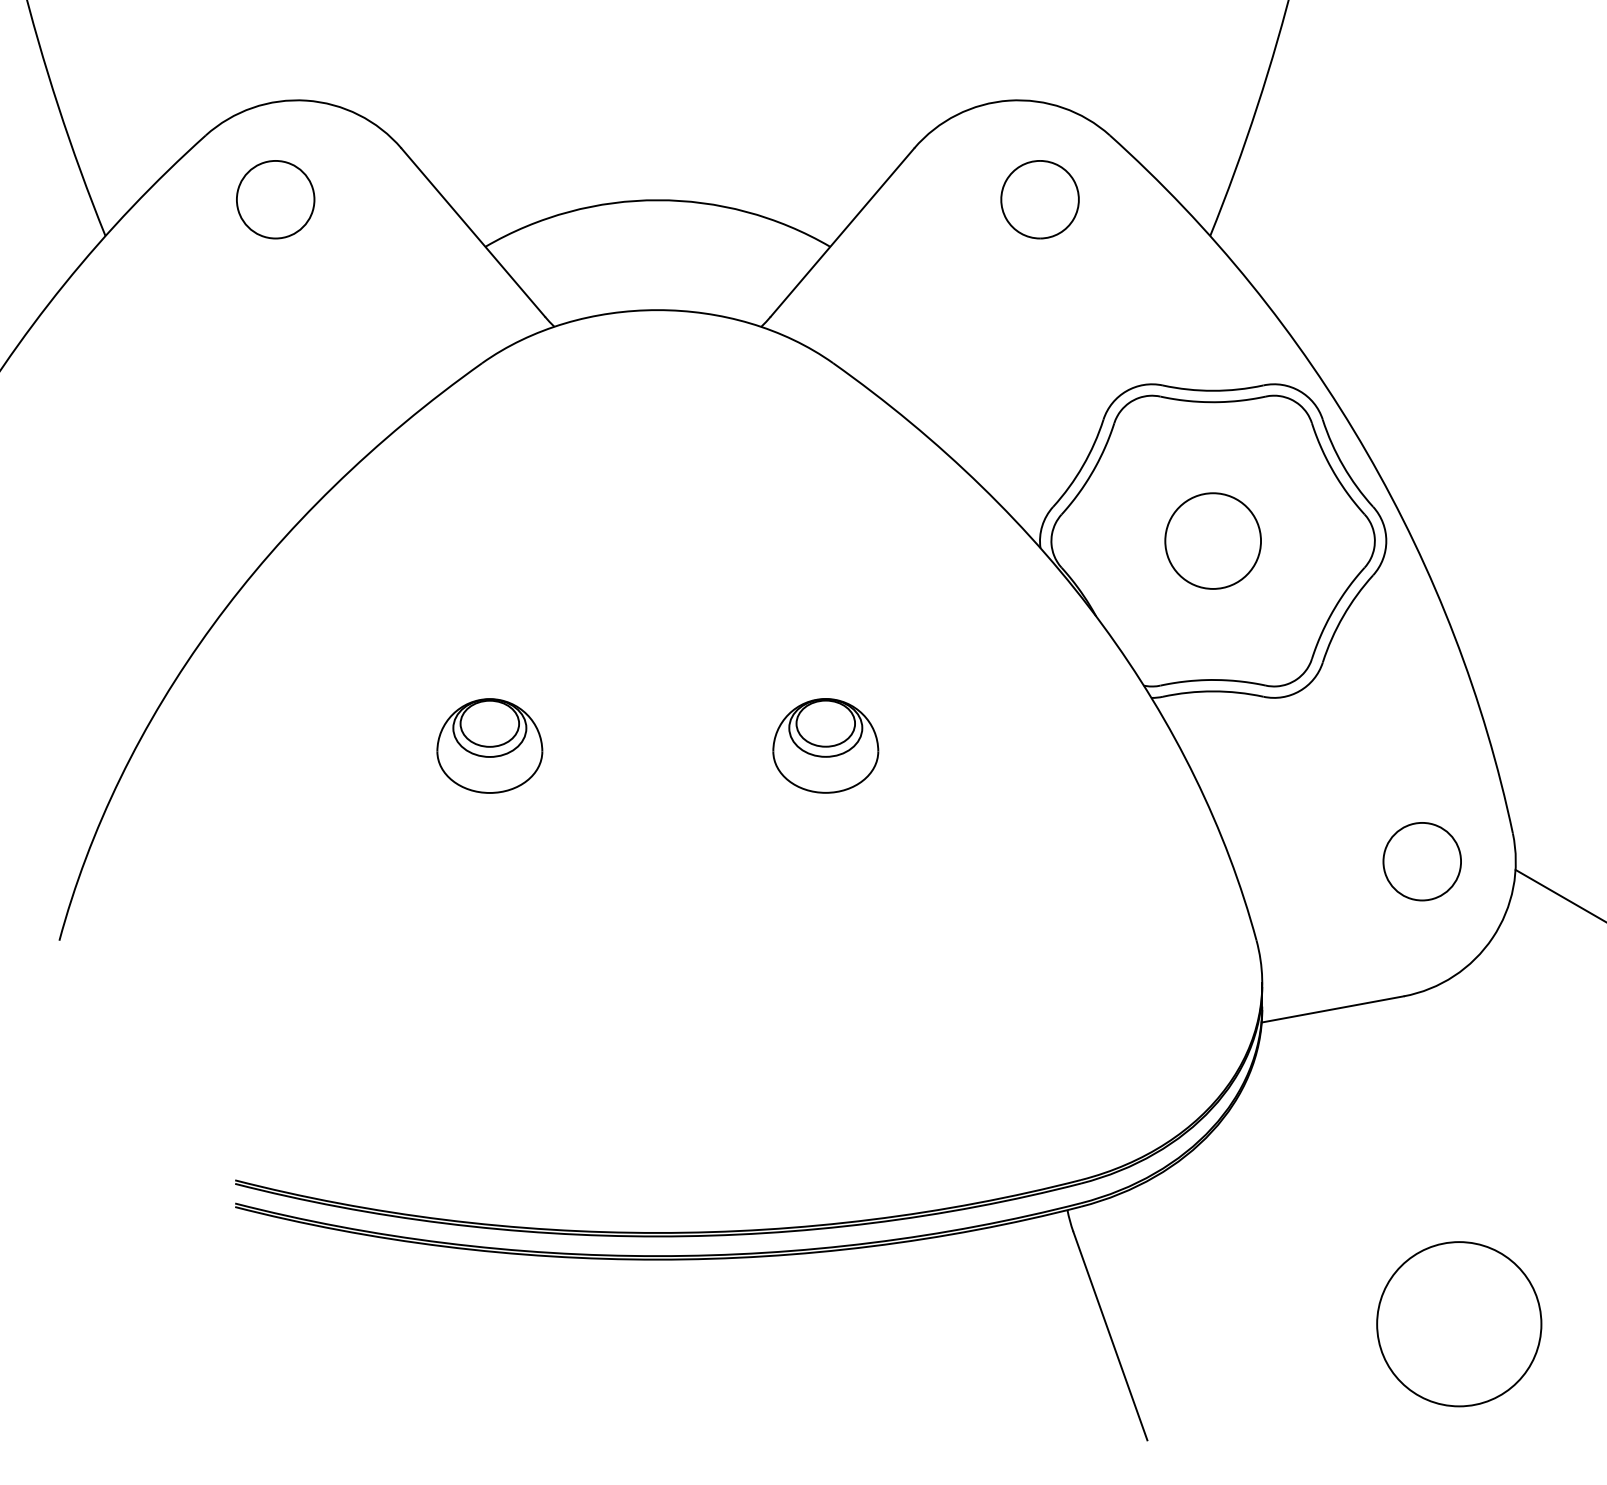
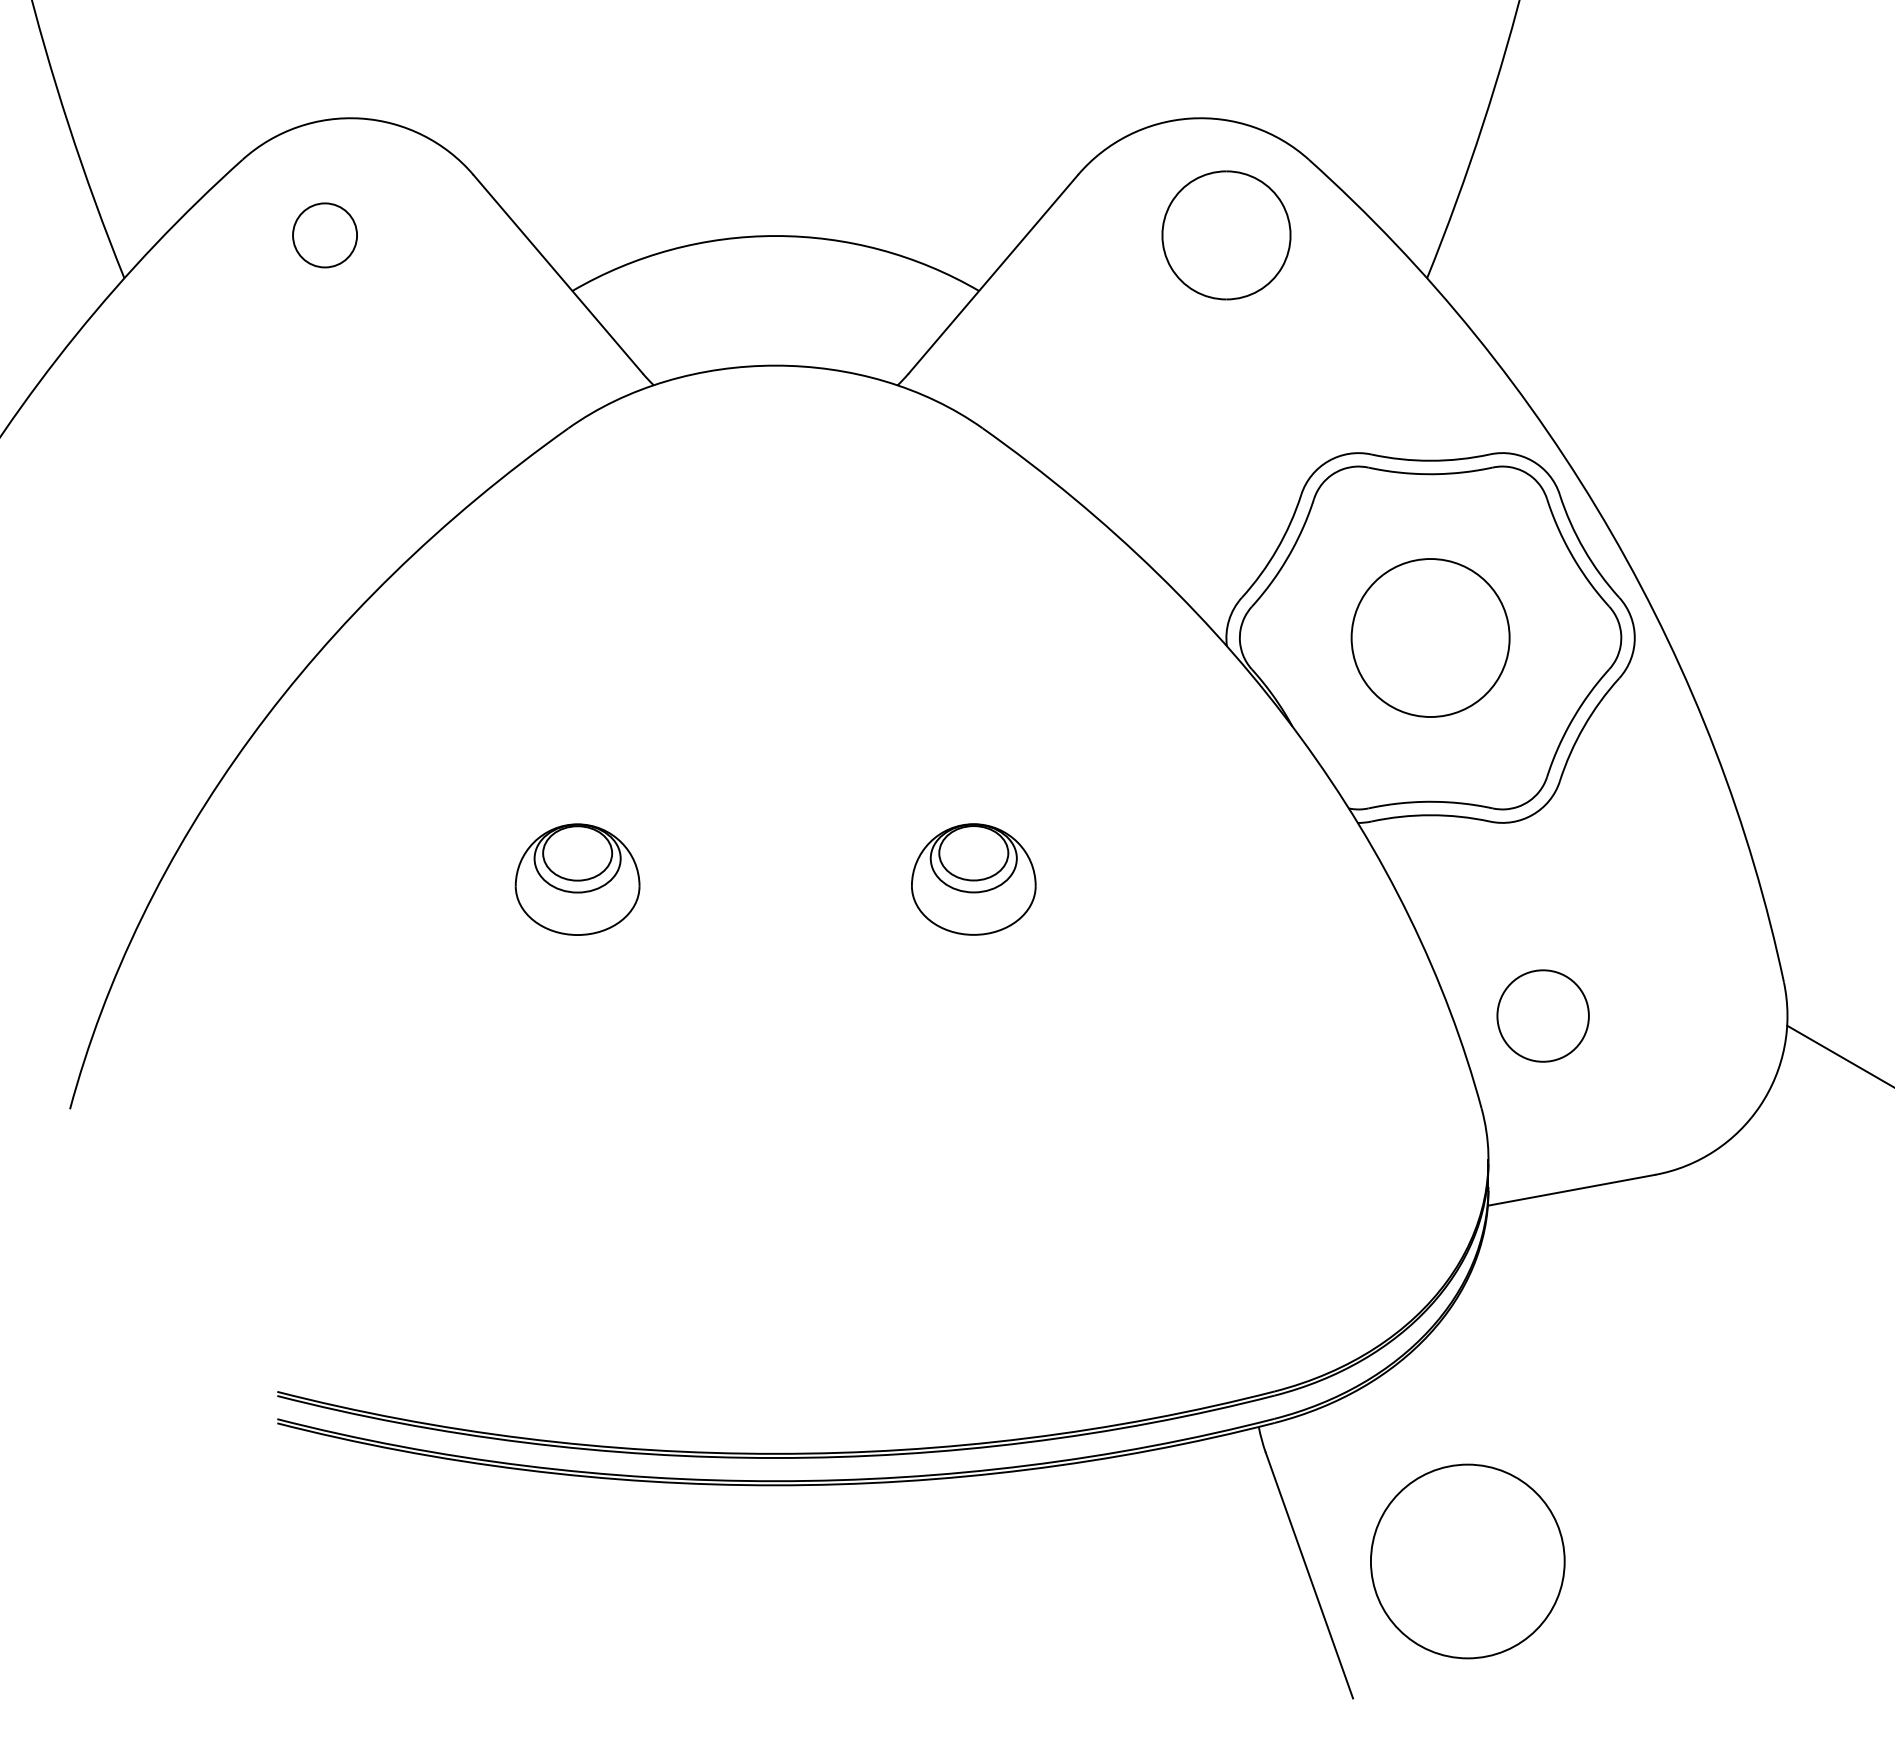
circle: (275, 199) -> (324, 235), size x0.7
part: (1040, 199) -> (1226, 235), size x1.4
circle: (1213, 540) -> (1430, 637), size x1.4
circle: (1421, 861) -> (1542, 1015), moved
circle: (1459, 1324) -> (1467, 1561), moved

